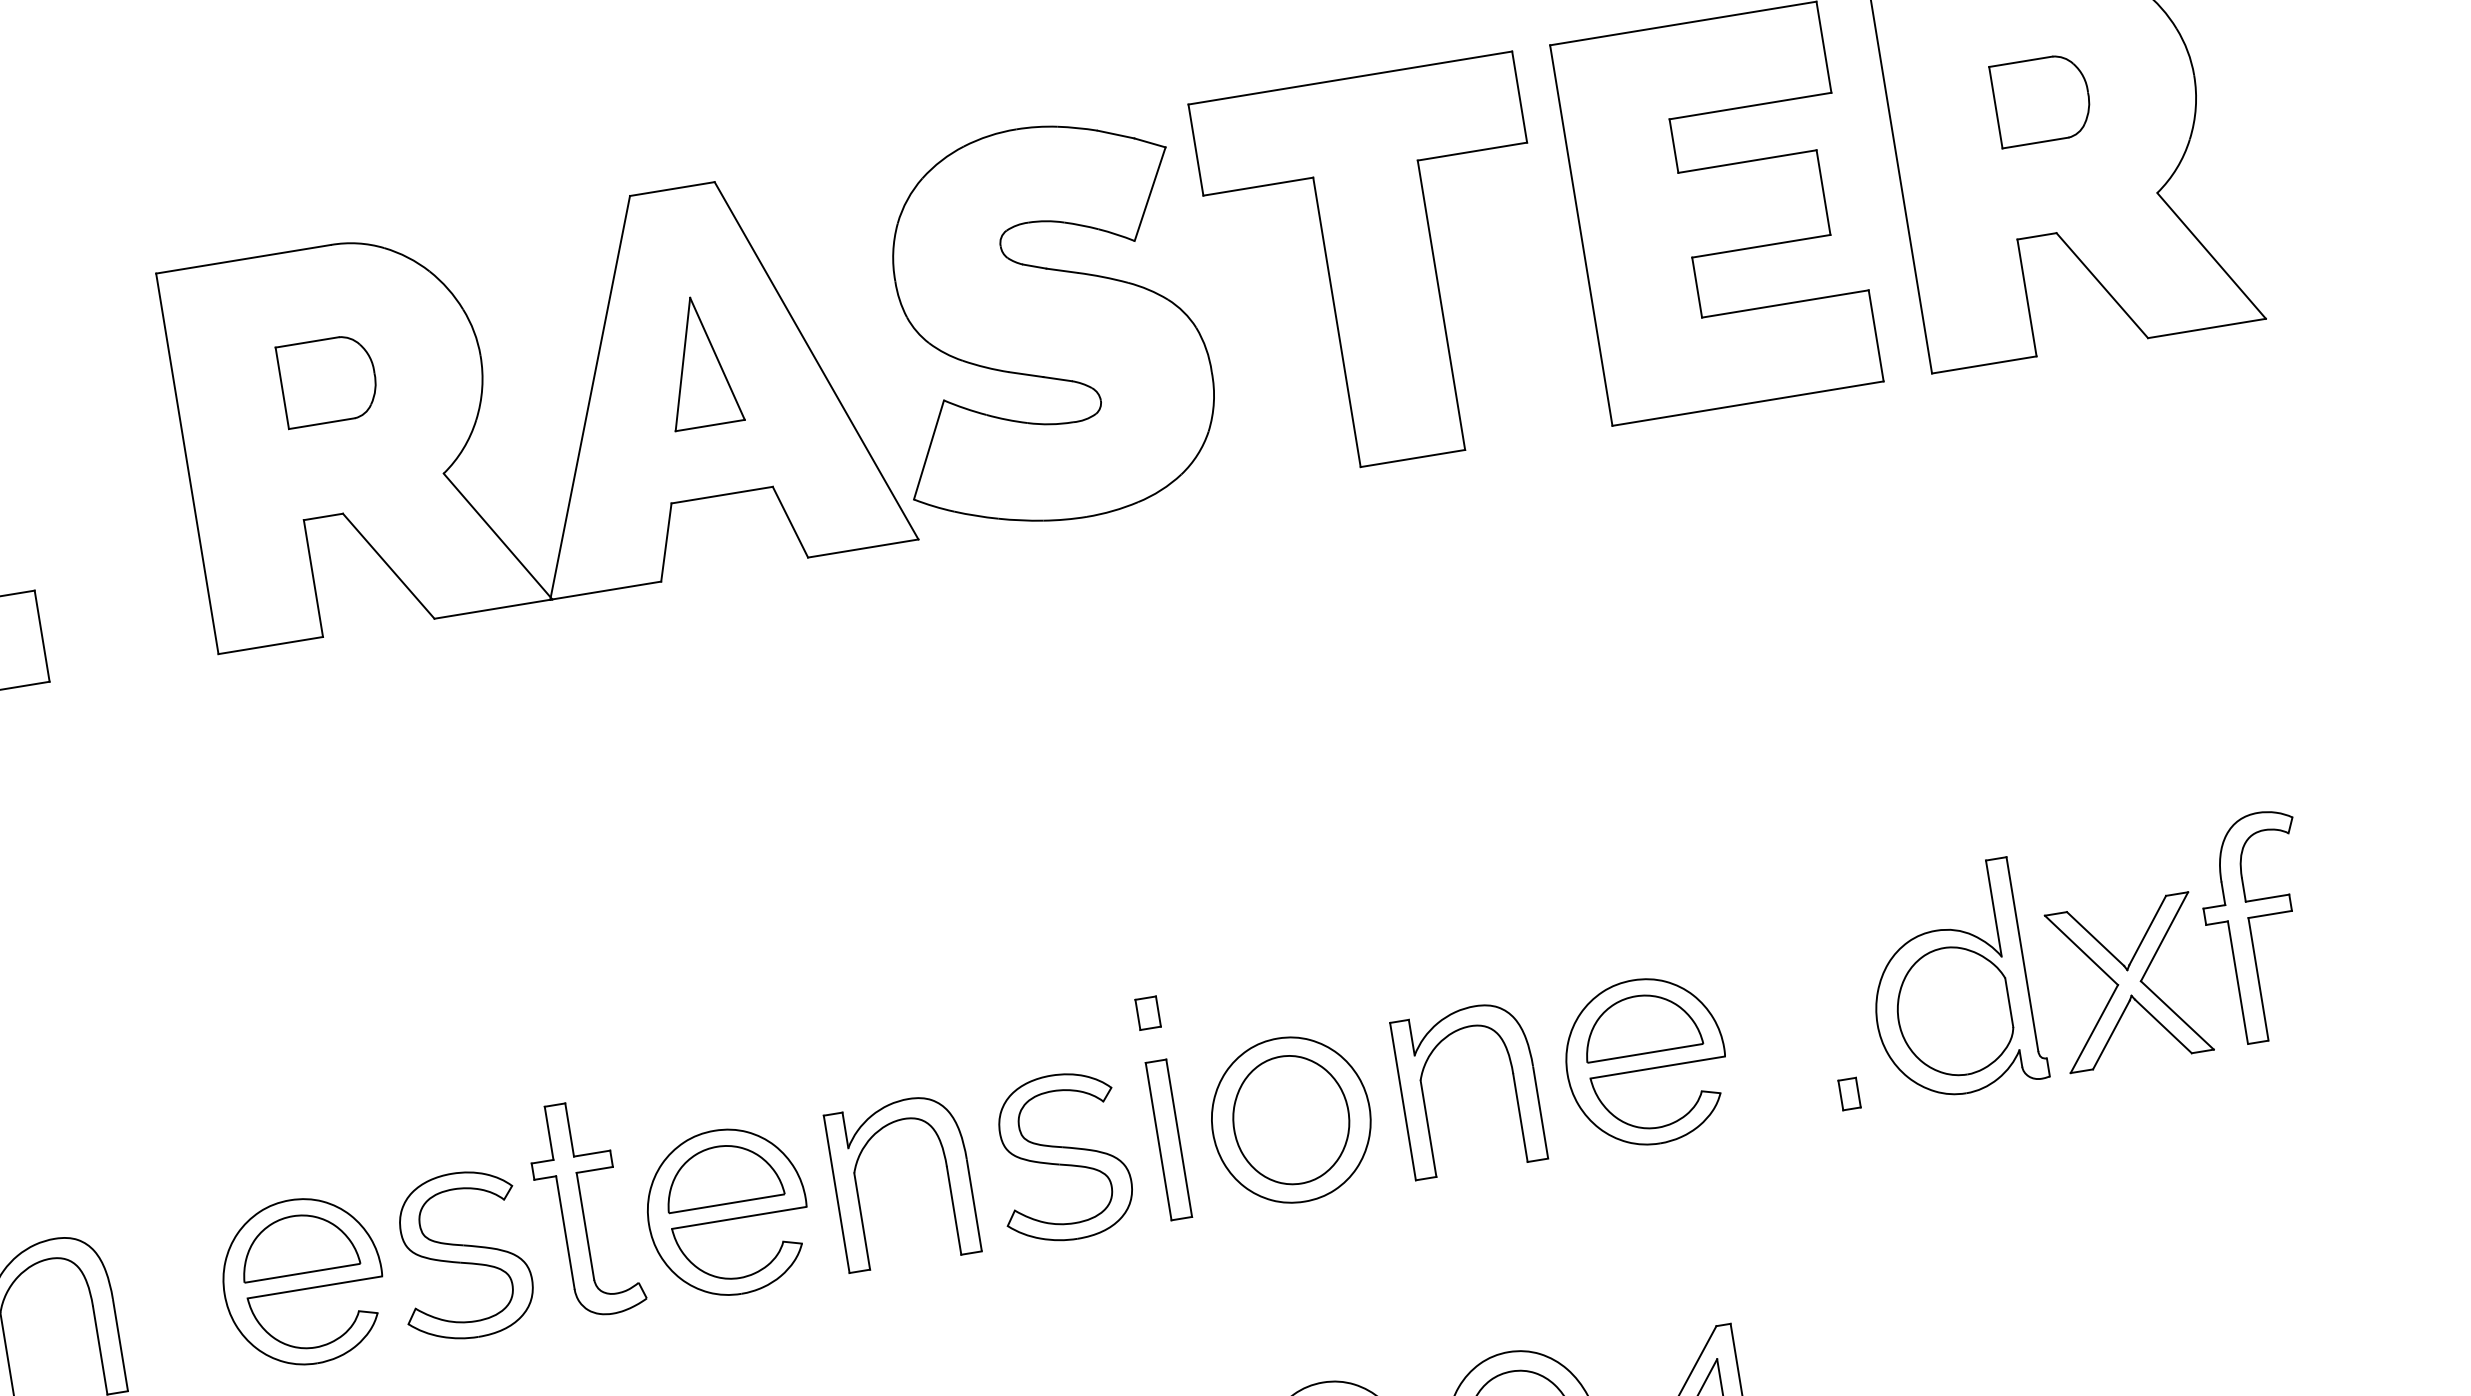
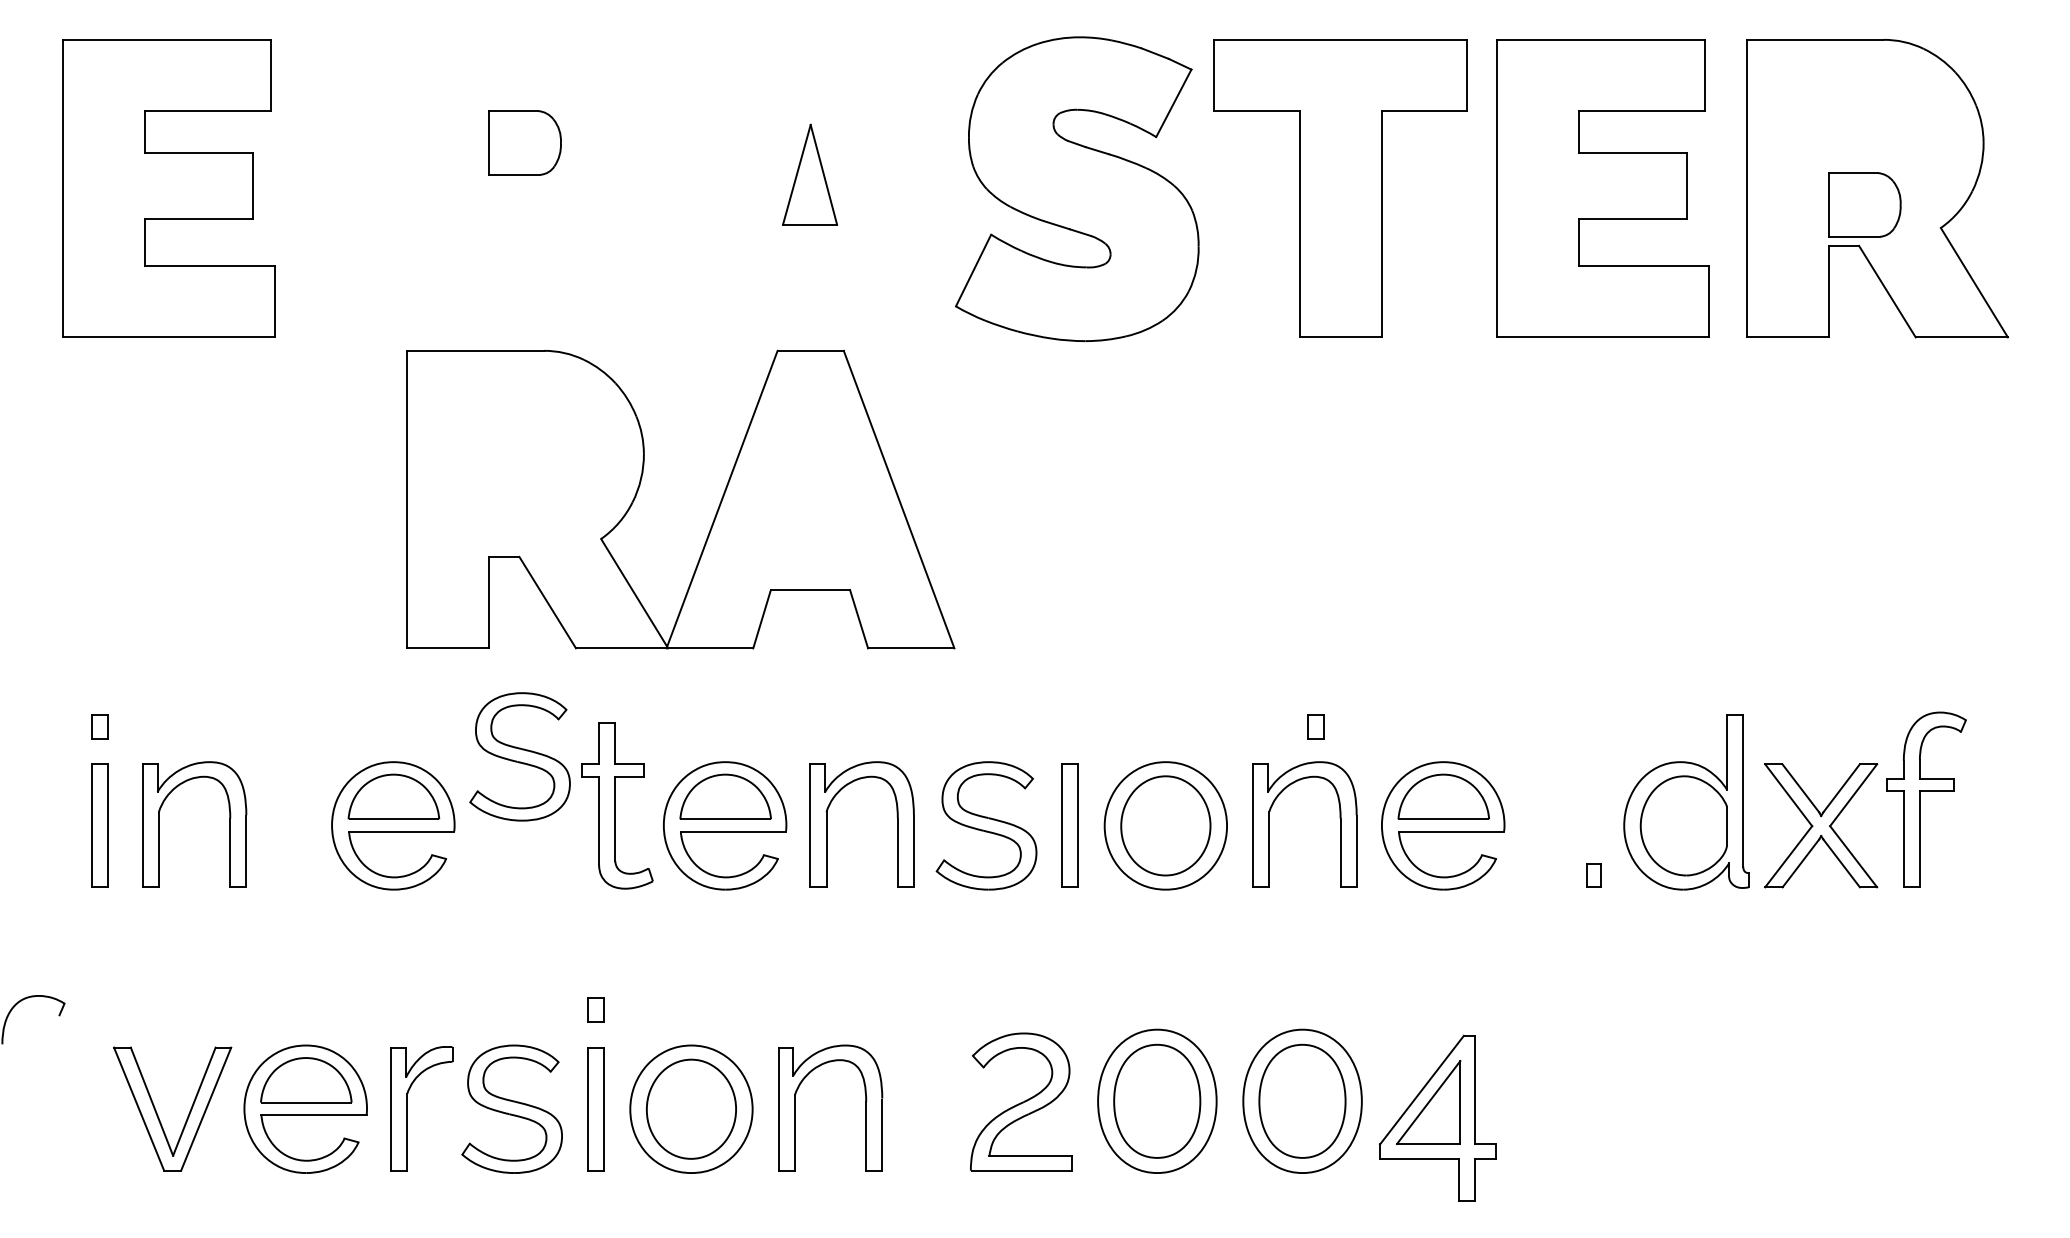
part: (2041, 99) -> (1864, 204), moved
part: (584, 417) -> (715, 513), moved
part: (1147, 1013) -> (1315, 726), moved
part: (461, 1255) -> (519, 756), moved

